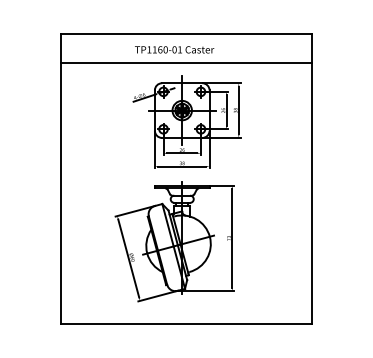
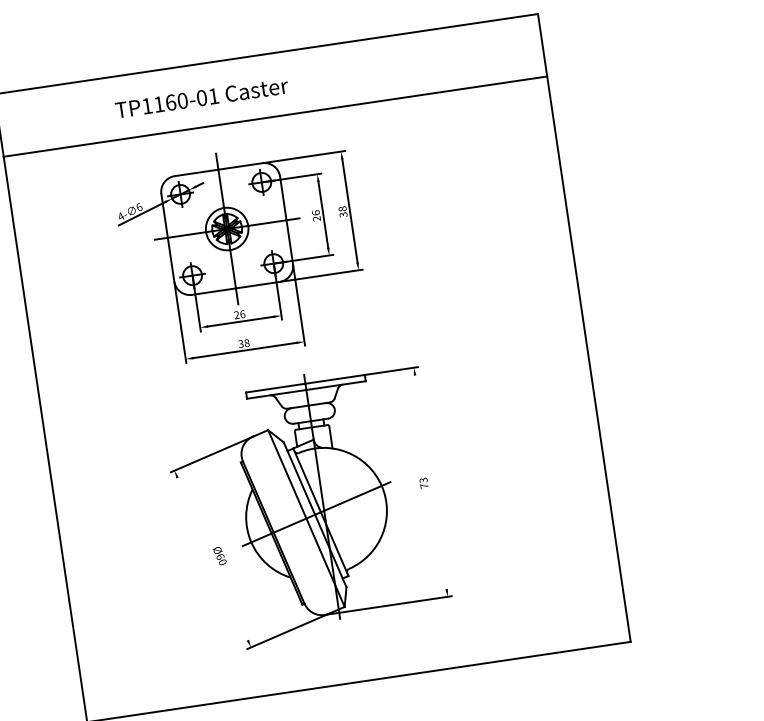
text: (174, 49) -> (201, 97), moved
part: (186, 121) -> (239, 251), moved
line: (232, 238) -> (431, 482), removed
line: (128, 258) -> (212, 559), removed

